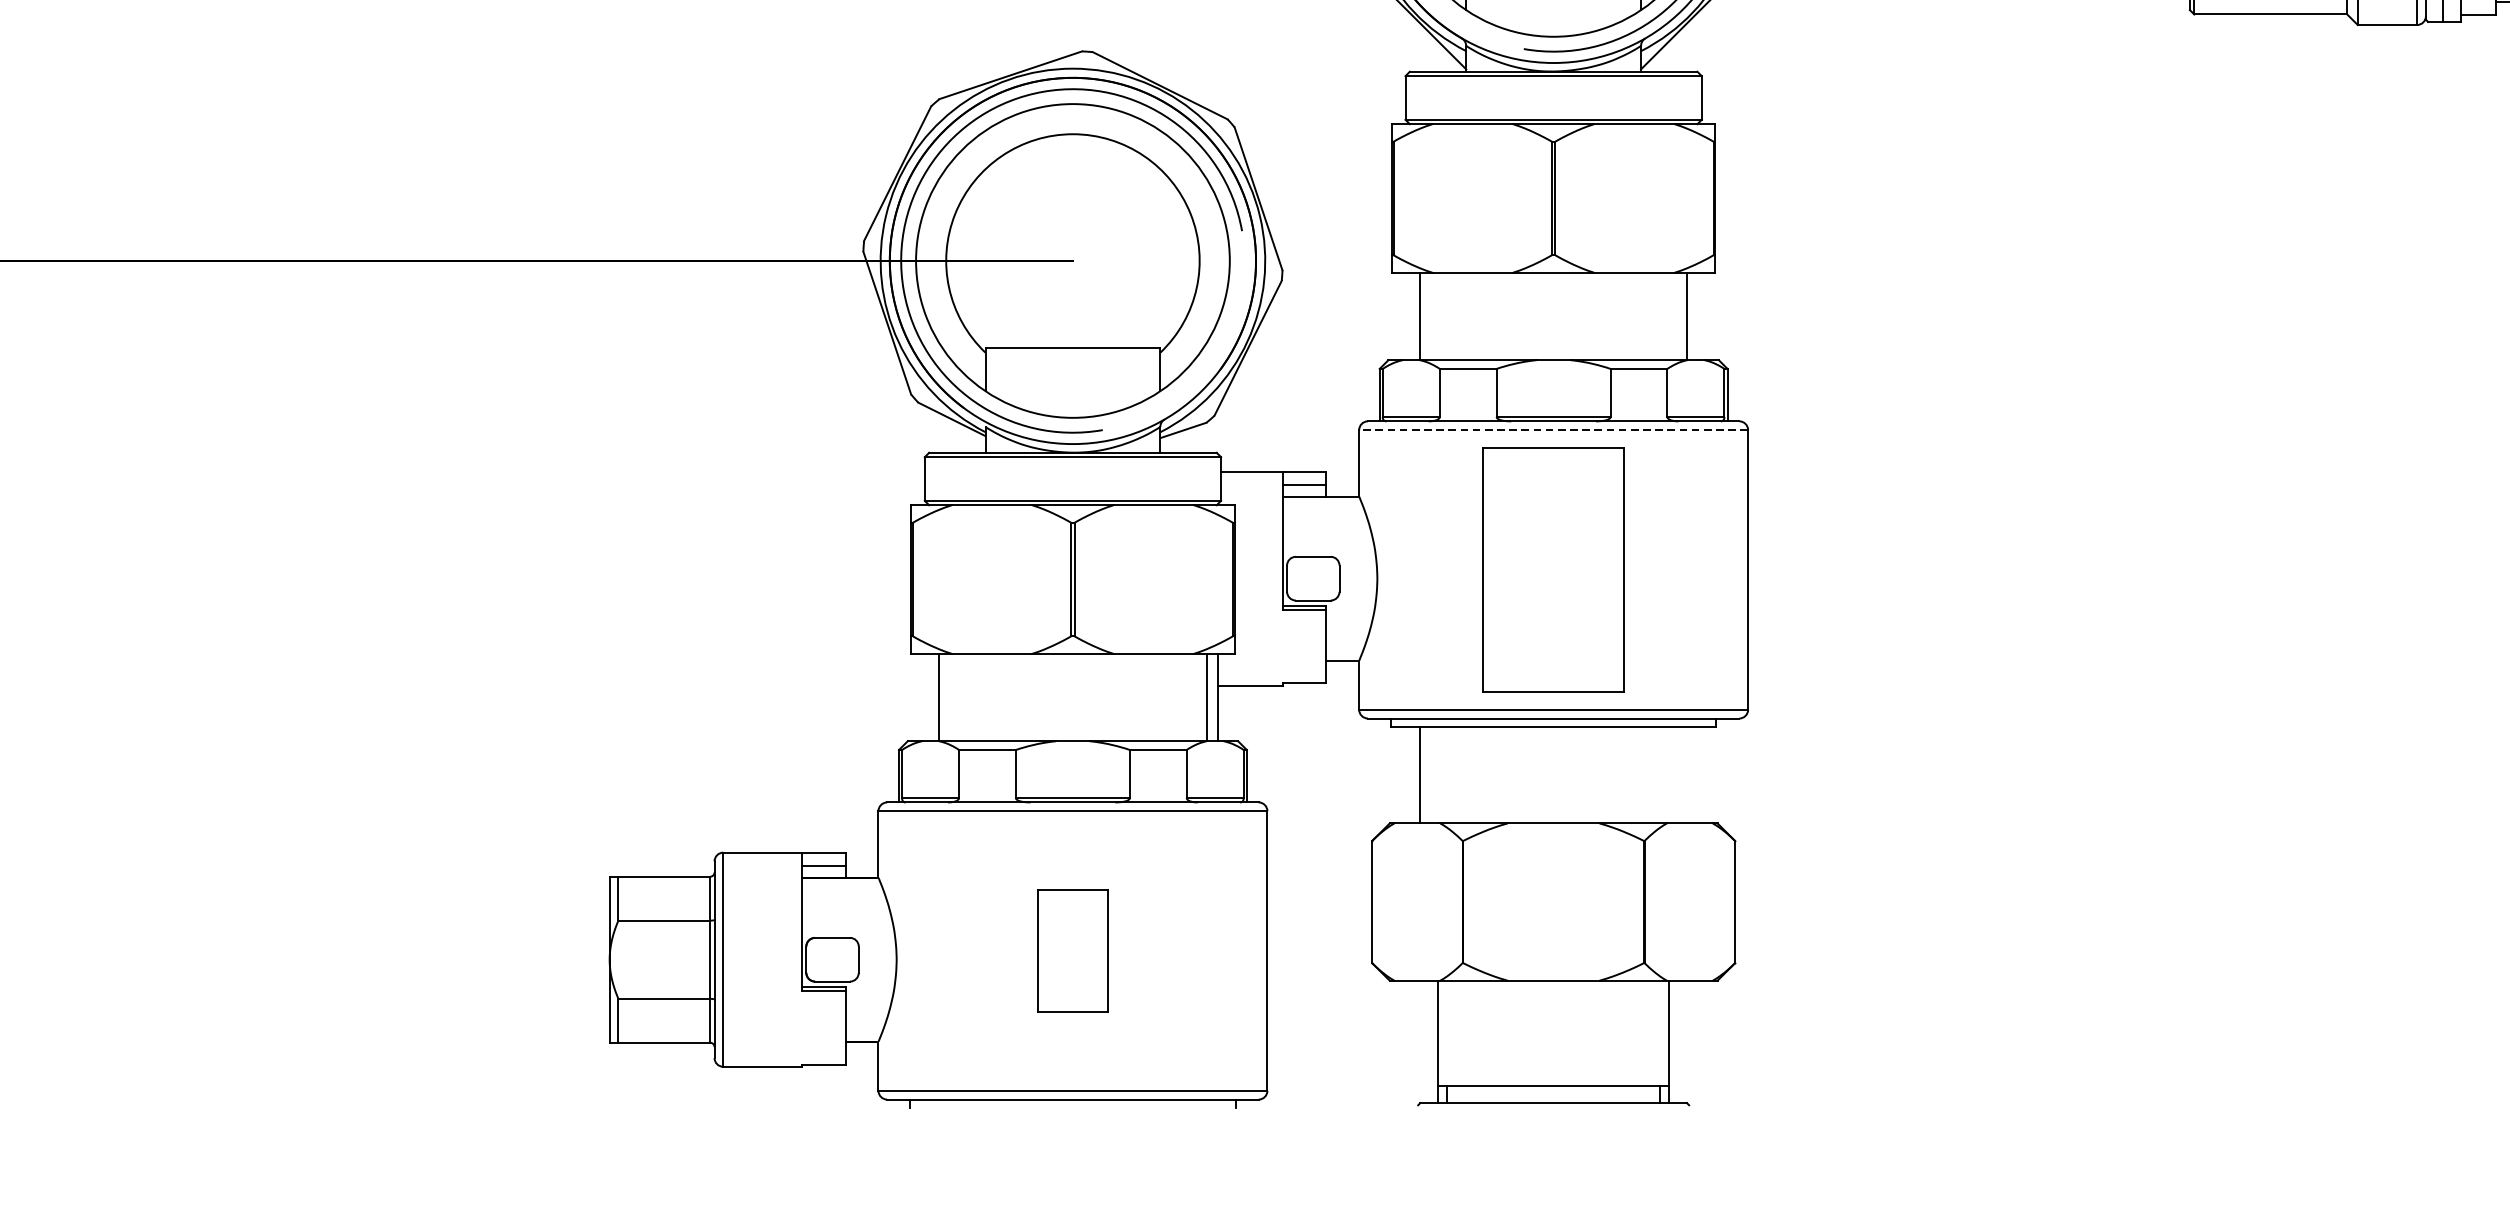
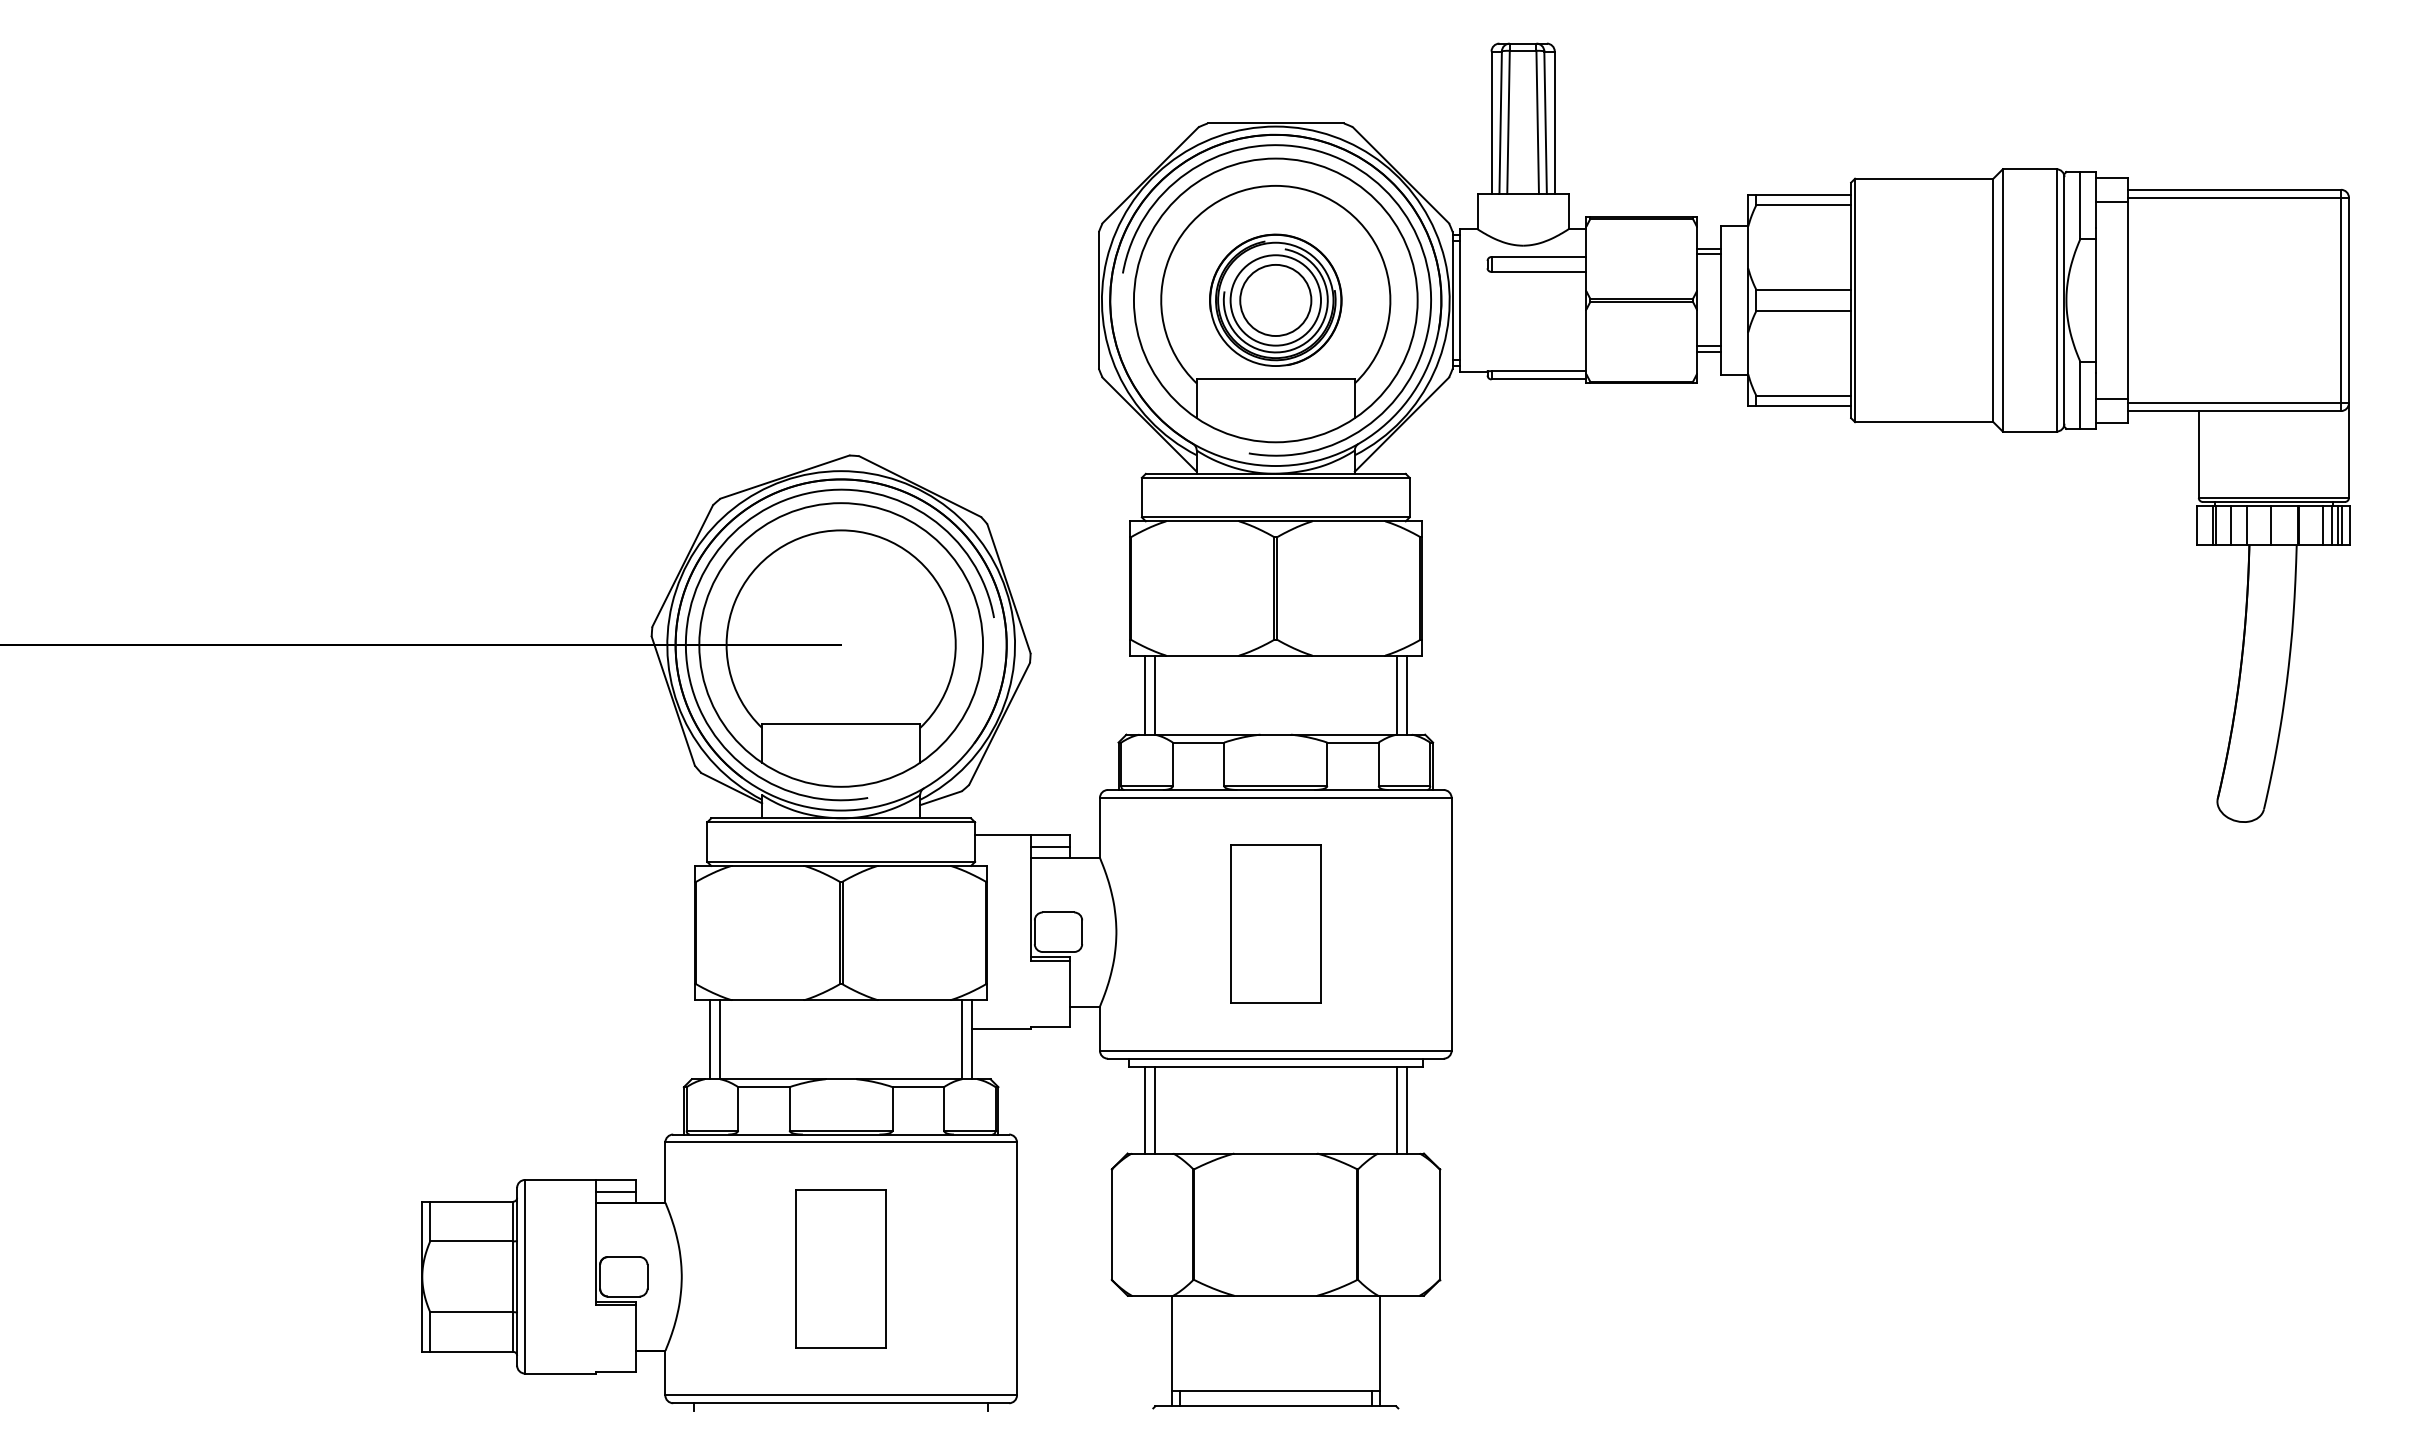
line: (1408, 315) -> (1144, 694), added
line: (1698, 315) -> (1406, 694), added
line: (1553, 429) -> (1275, 797), dashed -> solid
part: (1553, 568) -> (1275, 923), size x0.71
line: (927, 697) -> (709, 1039), added
line: (1408, 774) -> (1144, 1109), added
line: (1687, 774) -> (1396, 1109), added
line: (1698, 774) -> (1406, 1109), added
part: (1072, 950) -> (840, 1268), size x1.43

